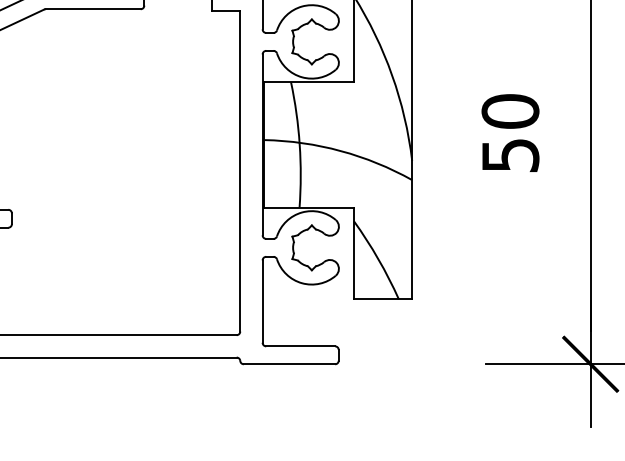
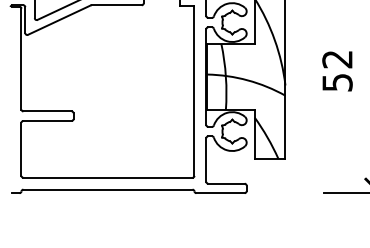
text: (510, 111) -> (337, 59), 50 -> 52

